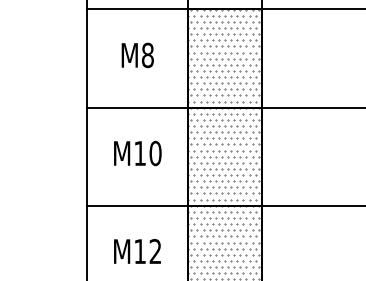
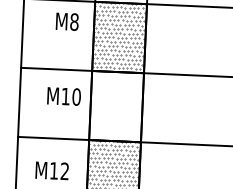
text: (137, 55) -> (67, 21), moved
text: (137, 153) -> (63, 96), moved
hatch: (223, 153) -> (115, 104), removed

